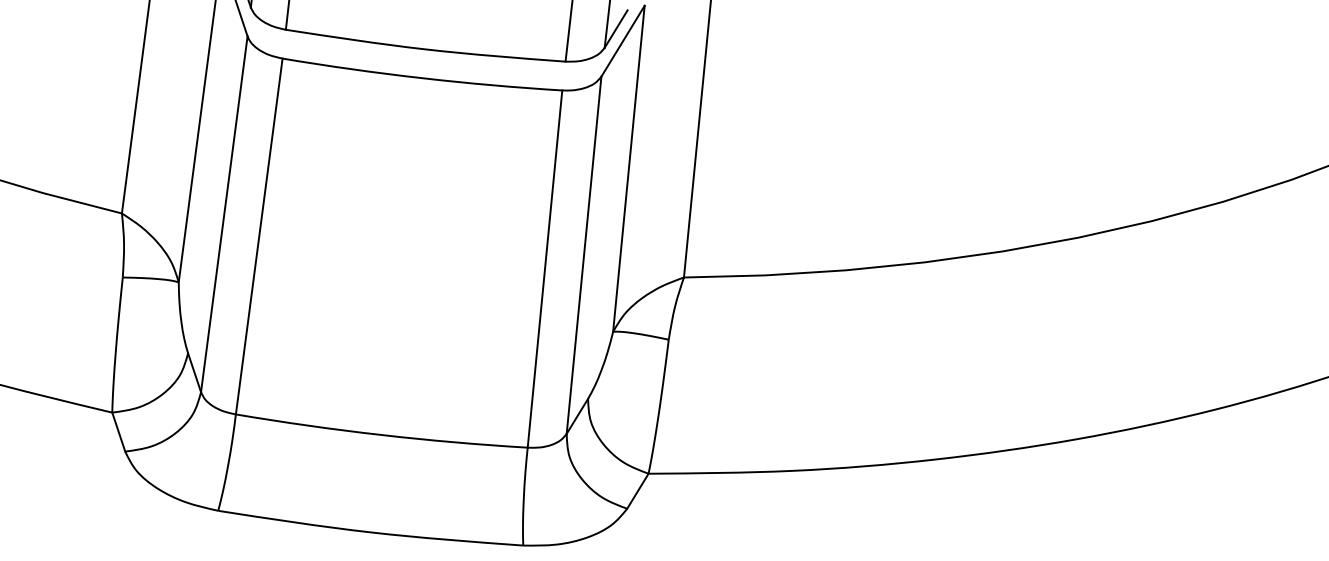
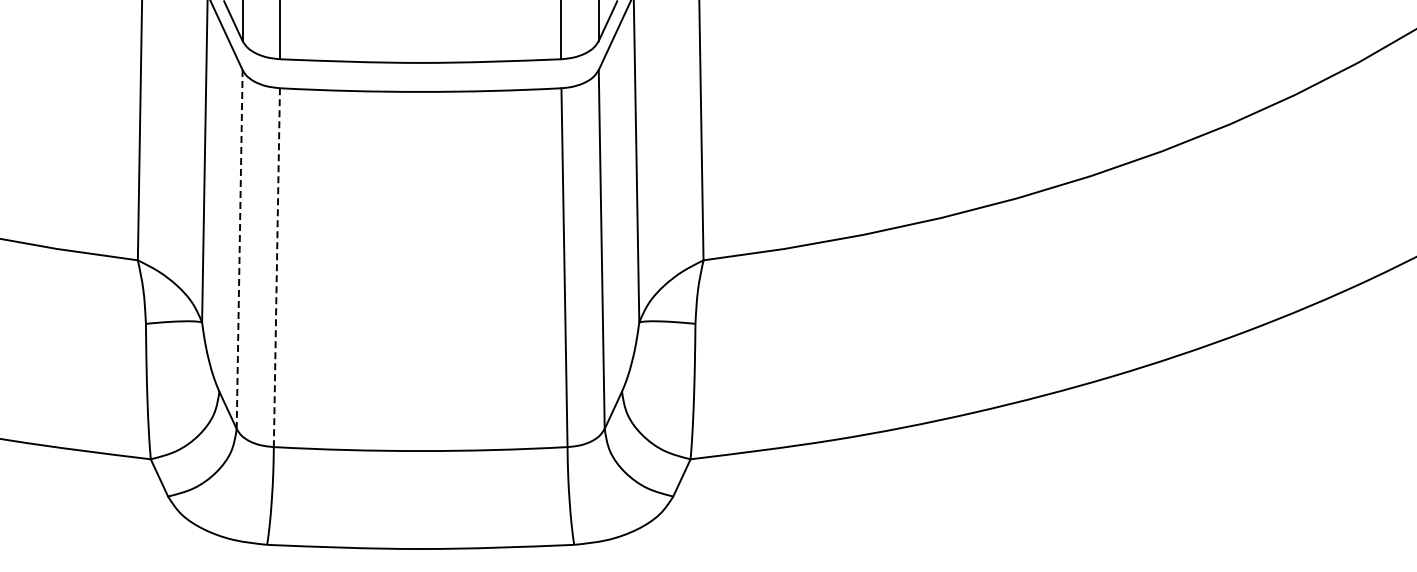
line: (224, 214) -> (239, 249), solid -> dashed
line: (258, 237) -> (276, 268), solid -> dashed

